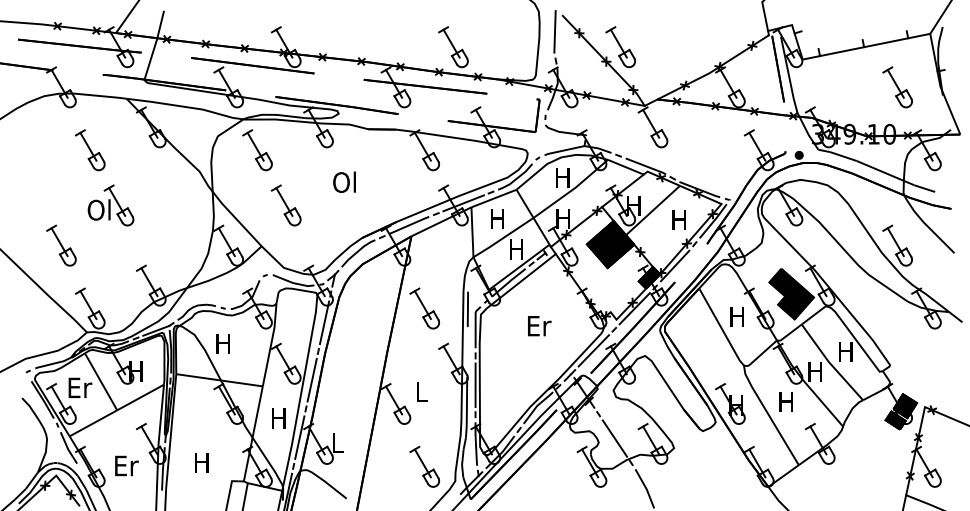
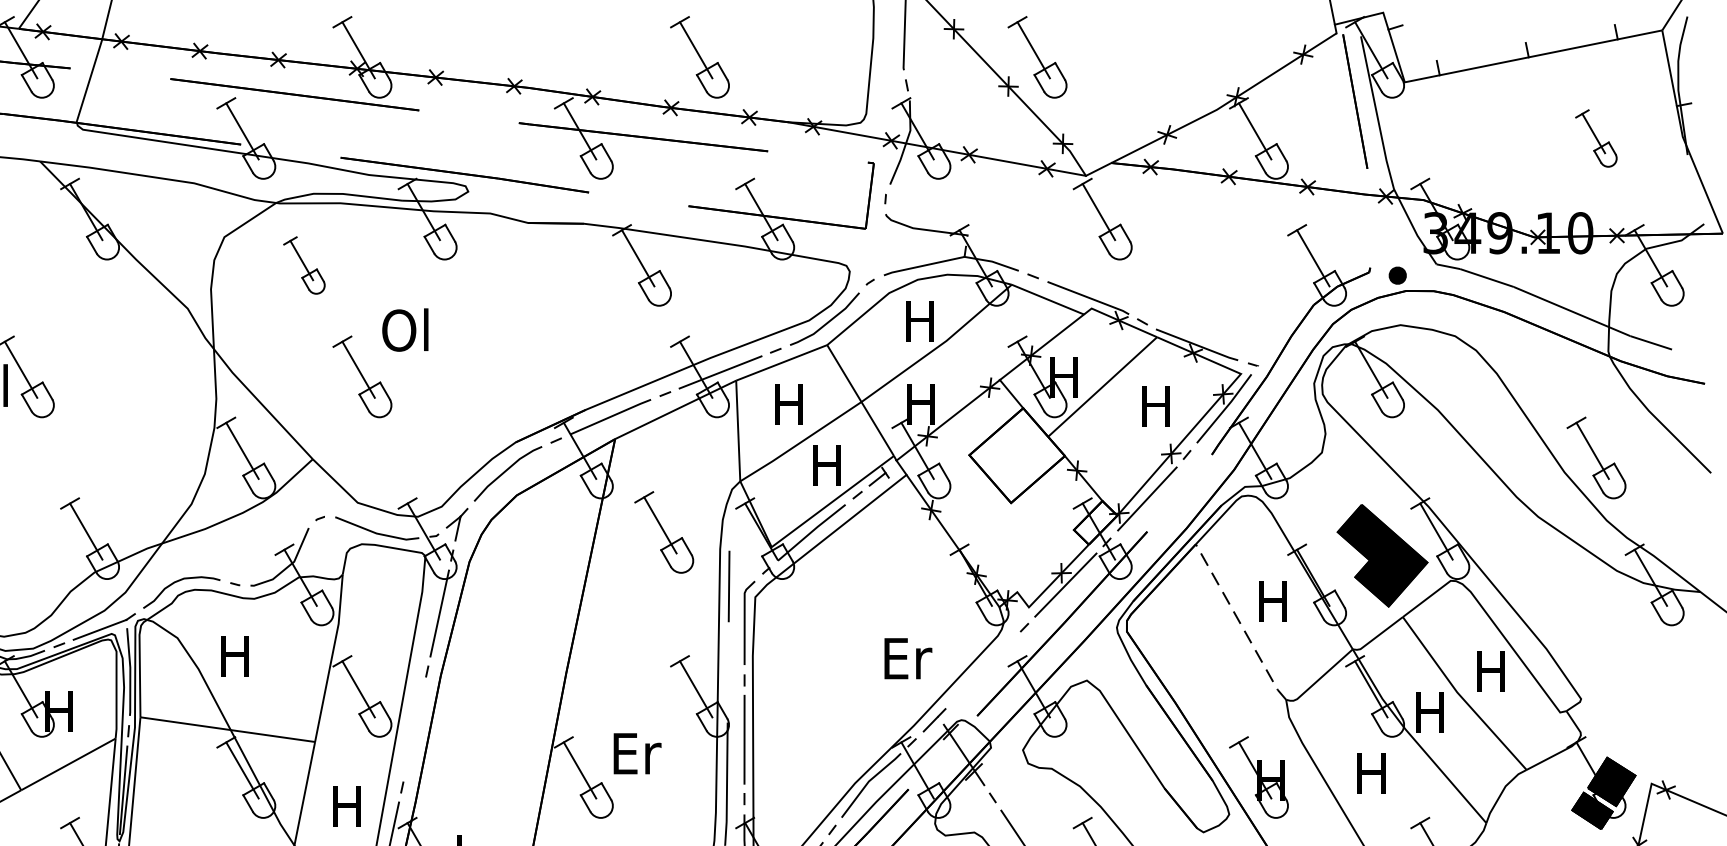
part: (897, 87) -> (1596, 138), size x0.7
part: (257, 150) -> (304, 265), size x0.7
text: (344, 181) -> (405, 328), moved
fill: (610, 244) -> (1016, 455), removed
fill: (649, 277) -> (1095, 522), removed
part: (424, 308) -> (663, 532), moved
text: (539, 326) -> (907, 659), moved
line: (721, 327) -> (1240, 623), solid -> dashed
line: (593, 350) -> (982, 669), removed
line: (311, 379) -> (413, 728), removed
text: (422, 392) -> (637, 754), L -> Er

